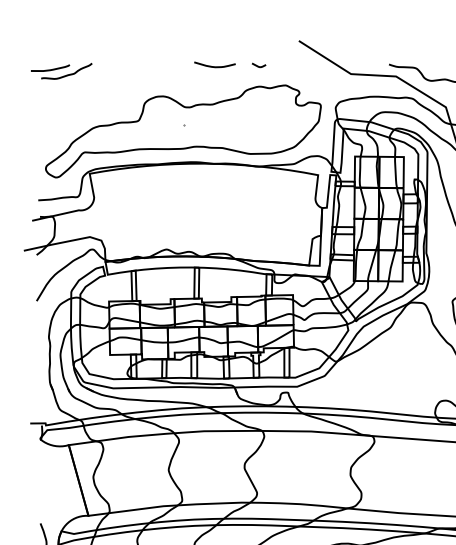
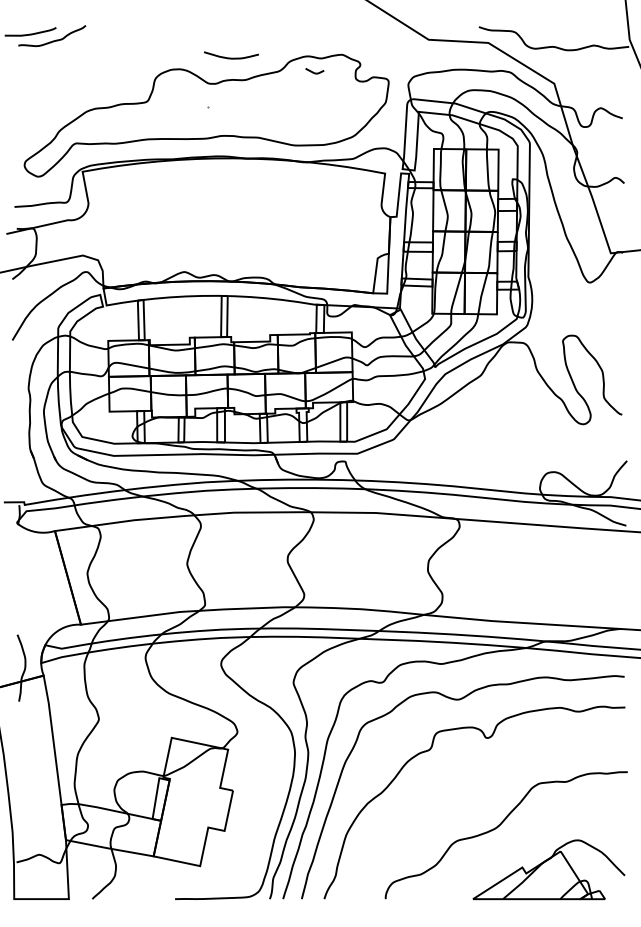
curve: (258, 65) -> (313, 71), moved
curve: (214, 66) -> (231, 57), moved

